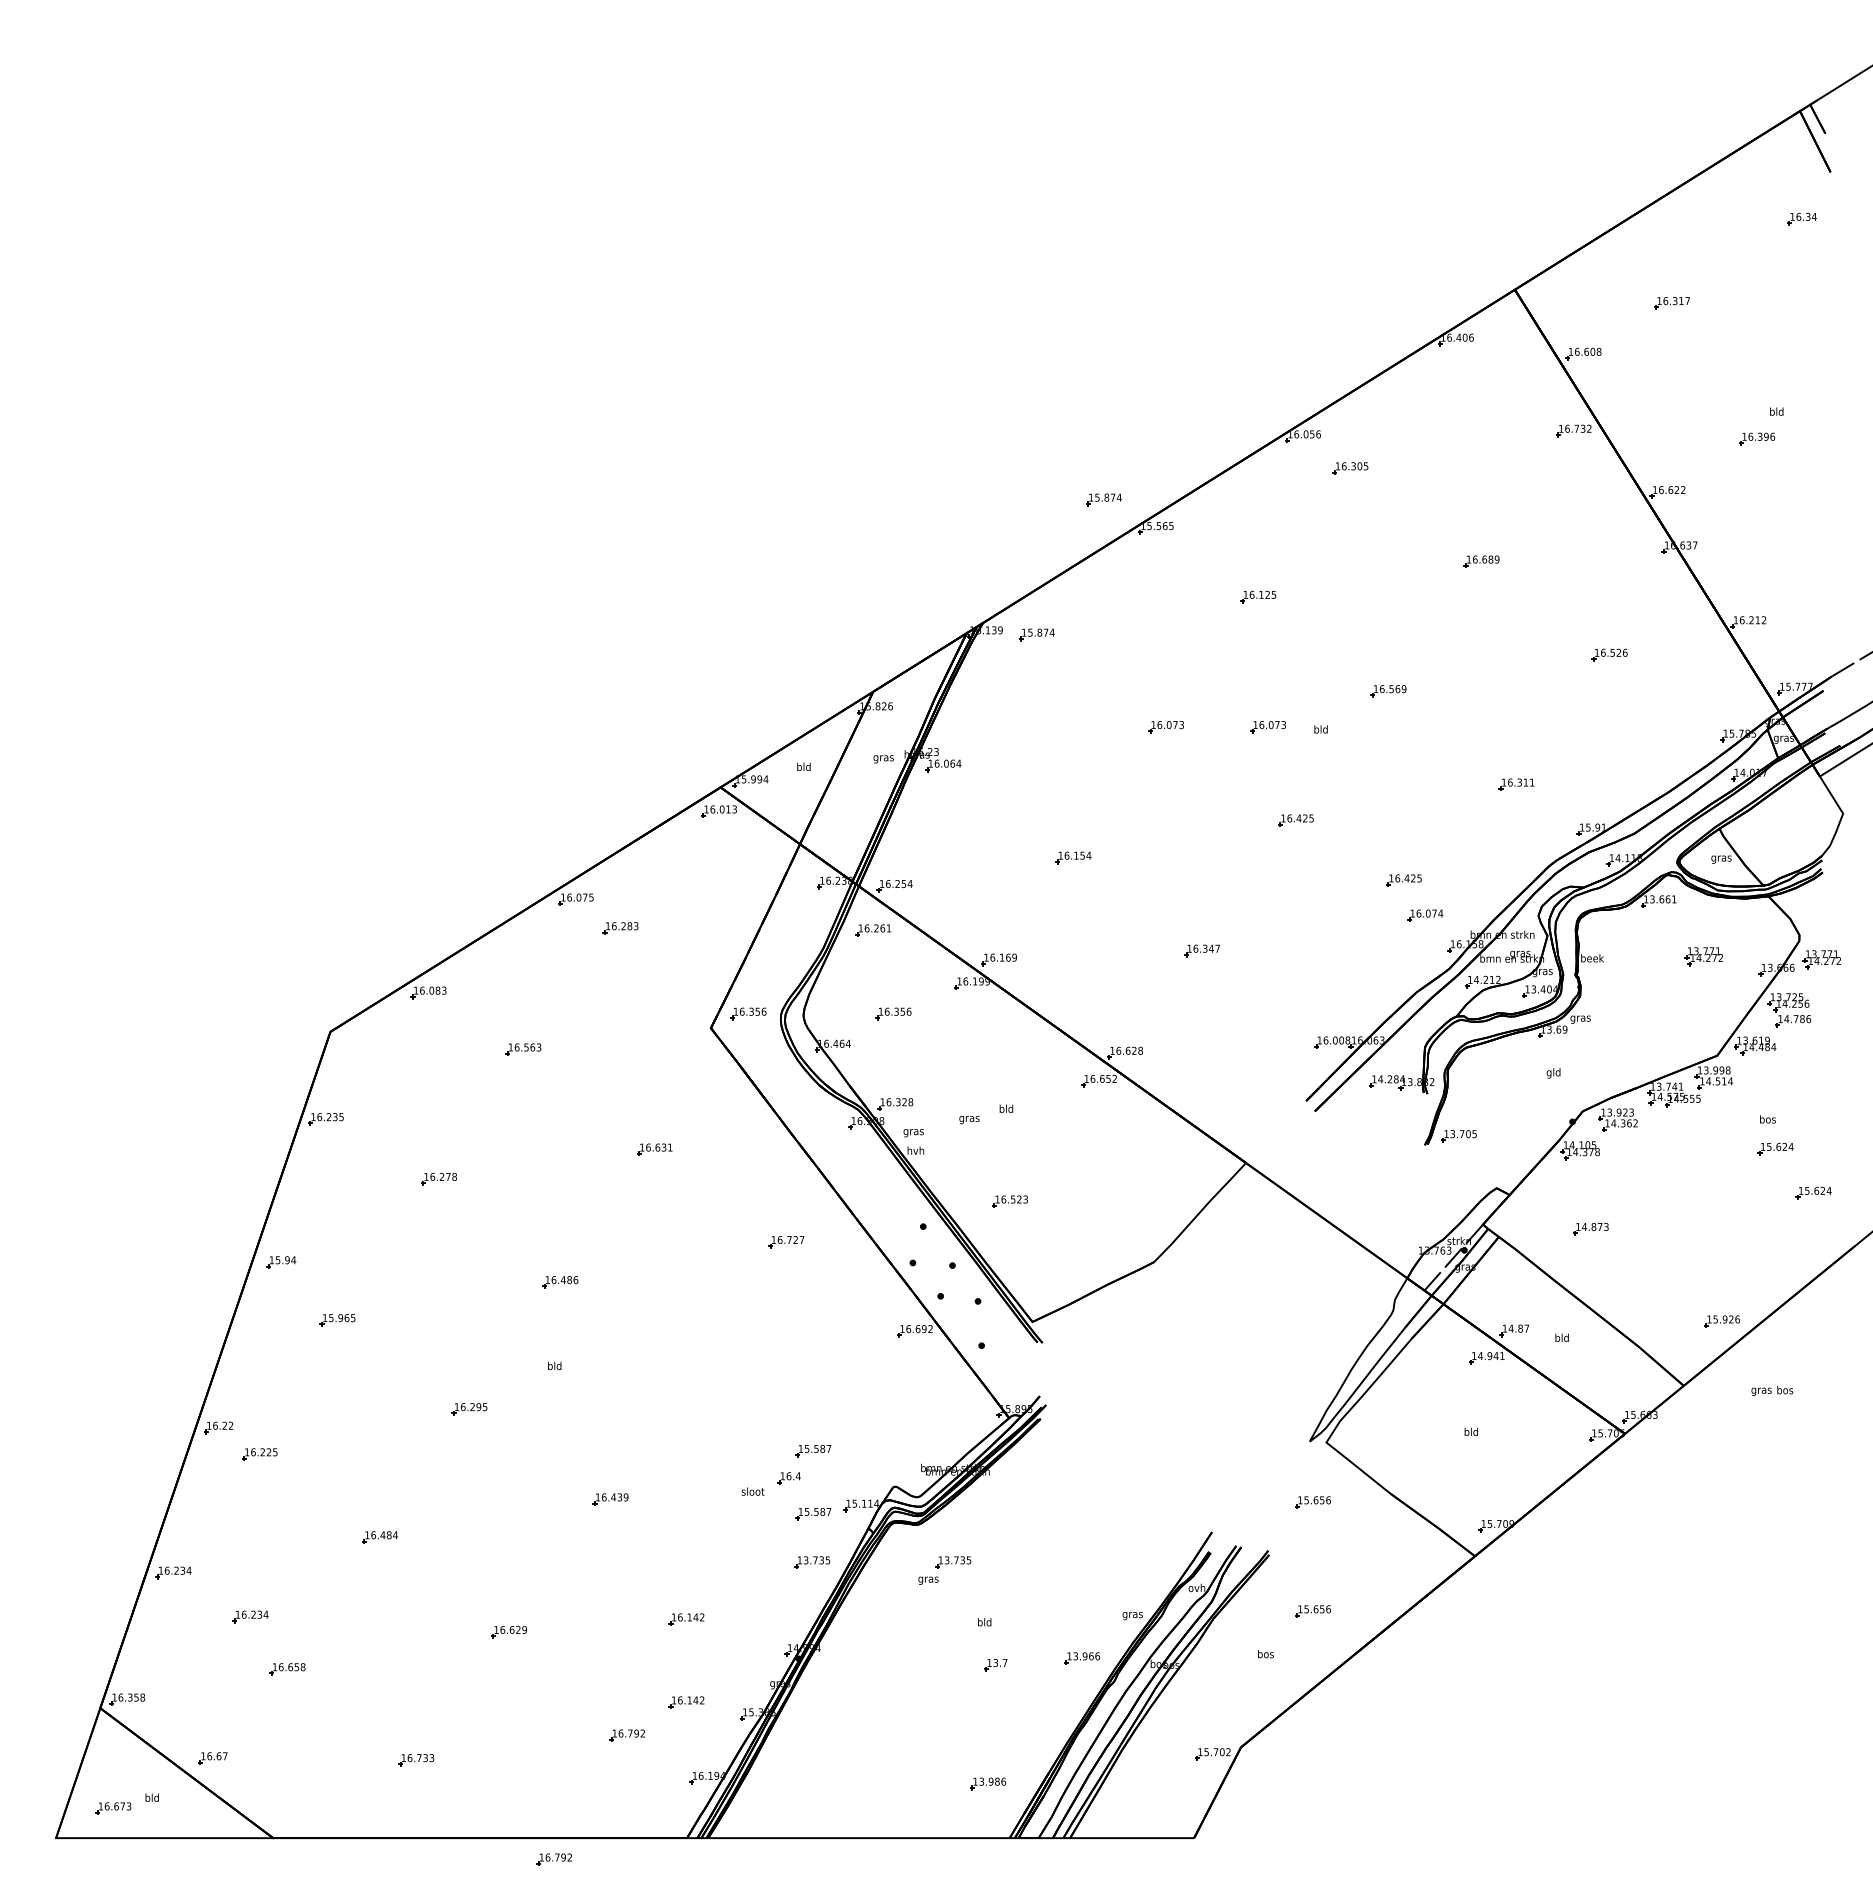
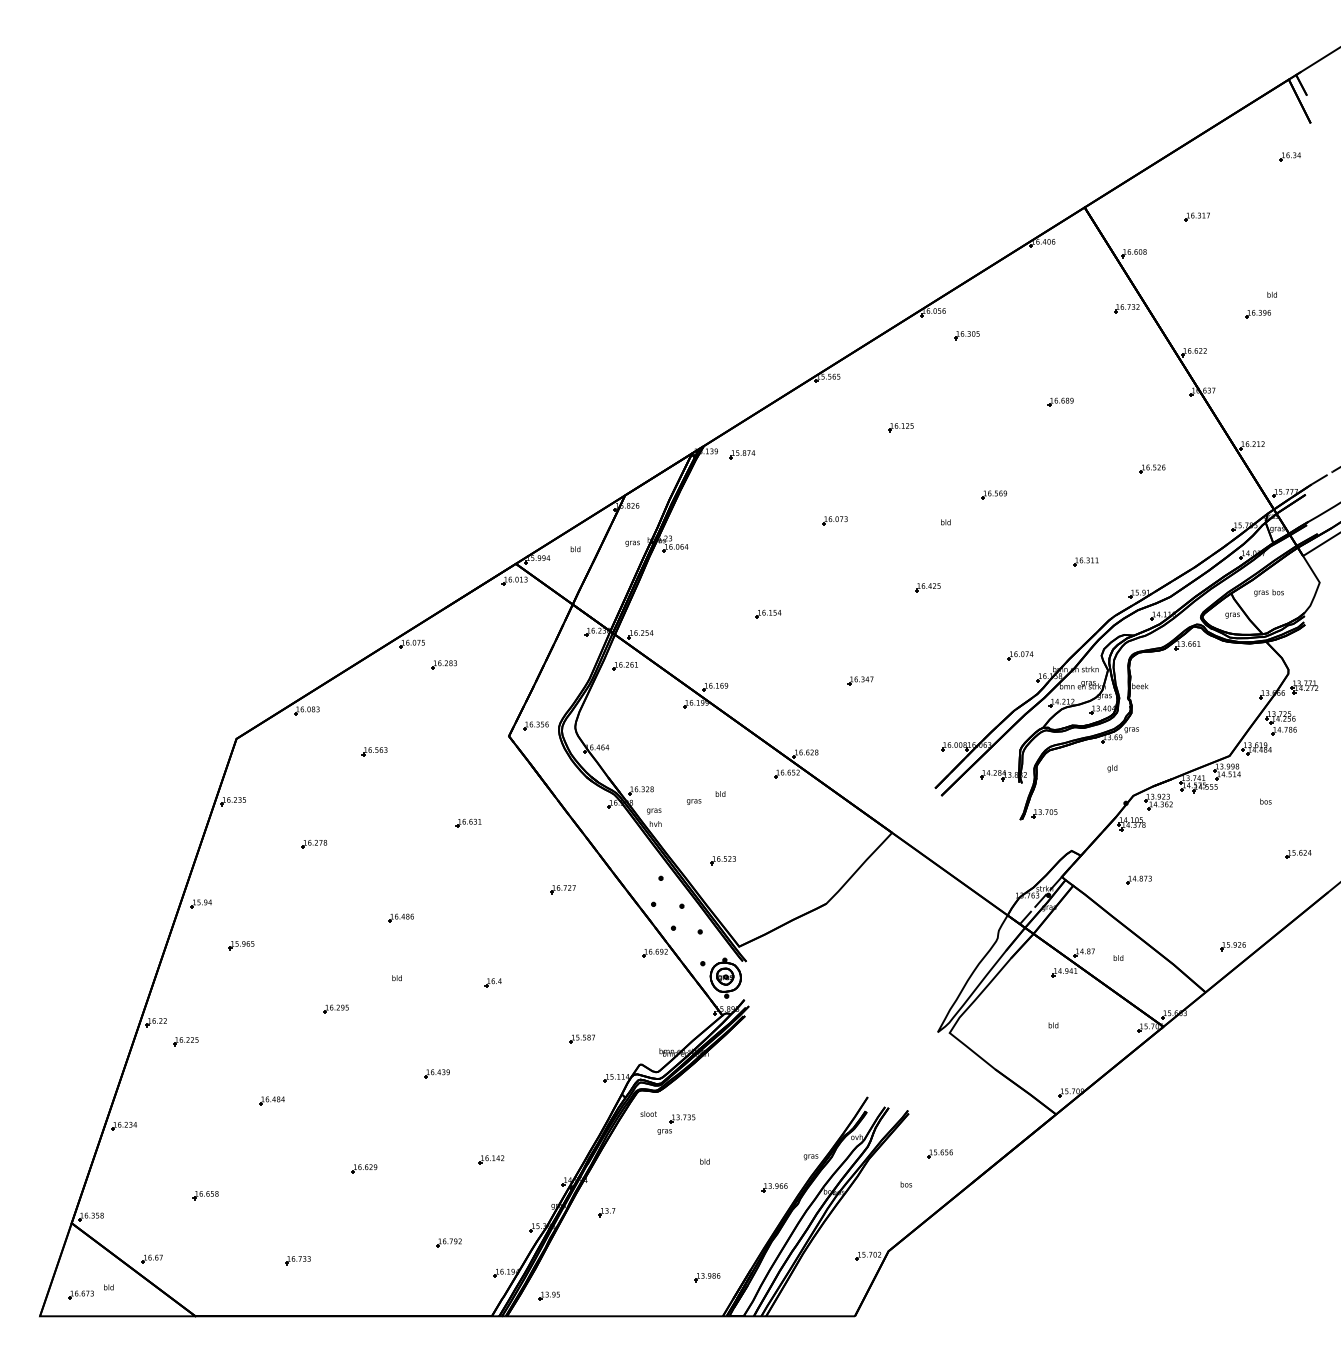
part: (1103, 499) -> (790, 357), removed
part: (1267, 727) -> (907, 520), removed
part: (1403, 880) -> (1004, 630), removed
part: (1703, 956) -> (1219, 684), removed
part: (893, 1013) -> (639, 725), removed
part: (1775, 1148) -> (1271, 822), removed
part: (1013, 1365) -> (725, 977), added
text: (1772, 1390) -> (1269, 592), moved
part: (788, 1478) -> (492, 982), moved
text: (752, 1491) -> (648, 1113), moved
part: (1312, 1502) -> (939, 1075), removed
part: (813, 1514) -> (582, 1084), removed
part: (812, 1562) -> (581, 1118), removed
part: (250, 1616) -> (179, 1157), removed
part: (995, 1664) -> (606, 1211), moved
part: (686, 1702) -> (491, 1219), removed
part: (767, 1809) -> (549, 1295), added
part: (553, 1859) -> (396, 1331), removed

